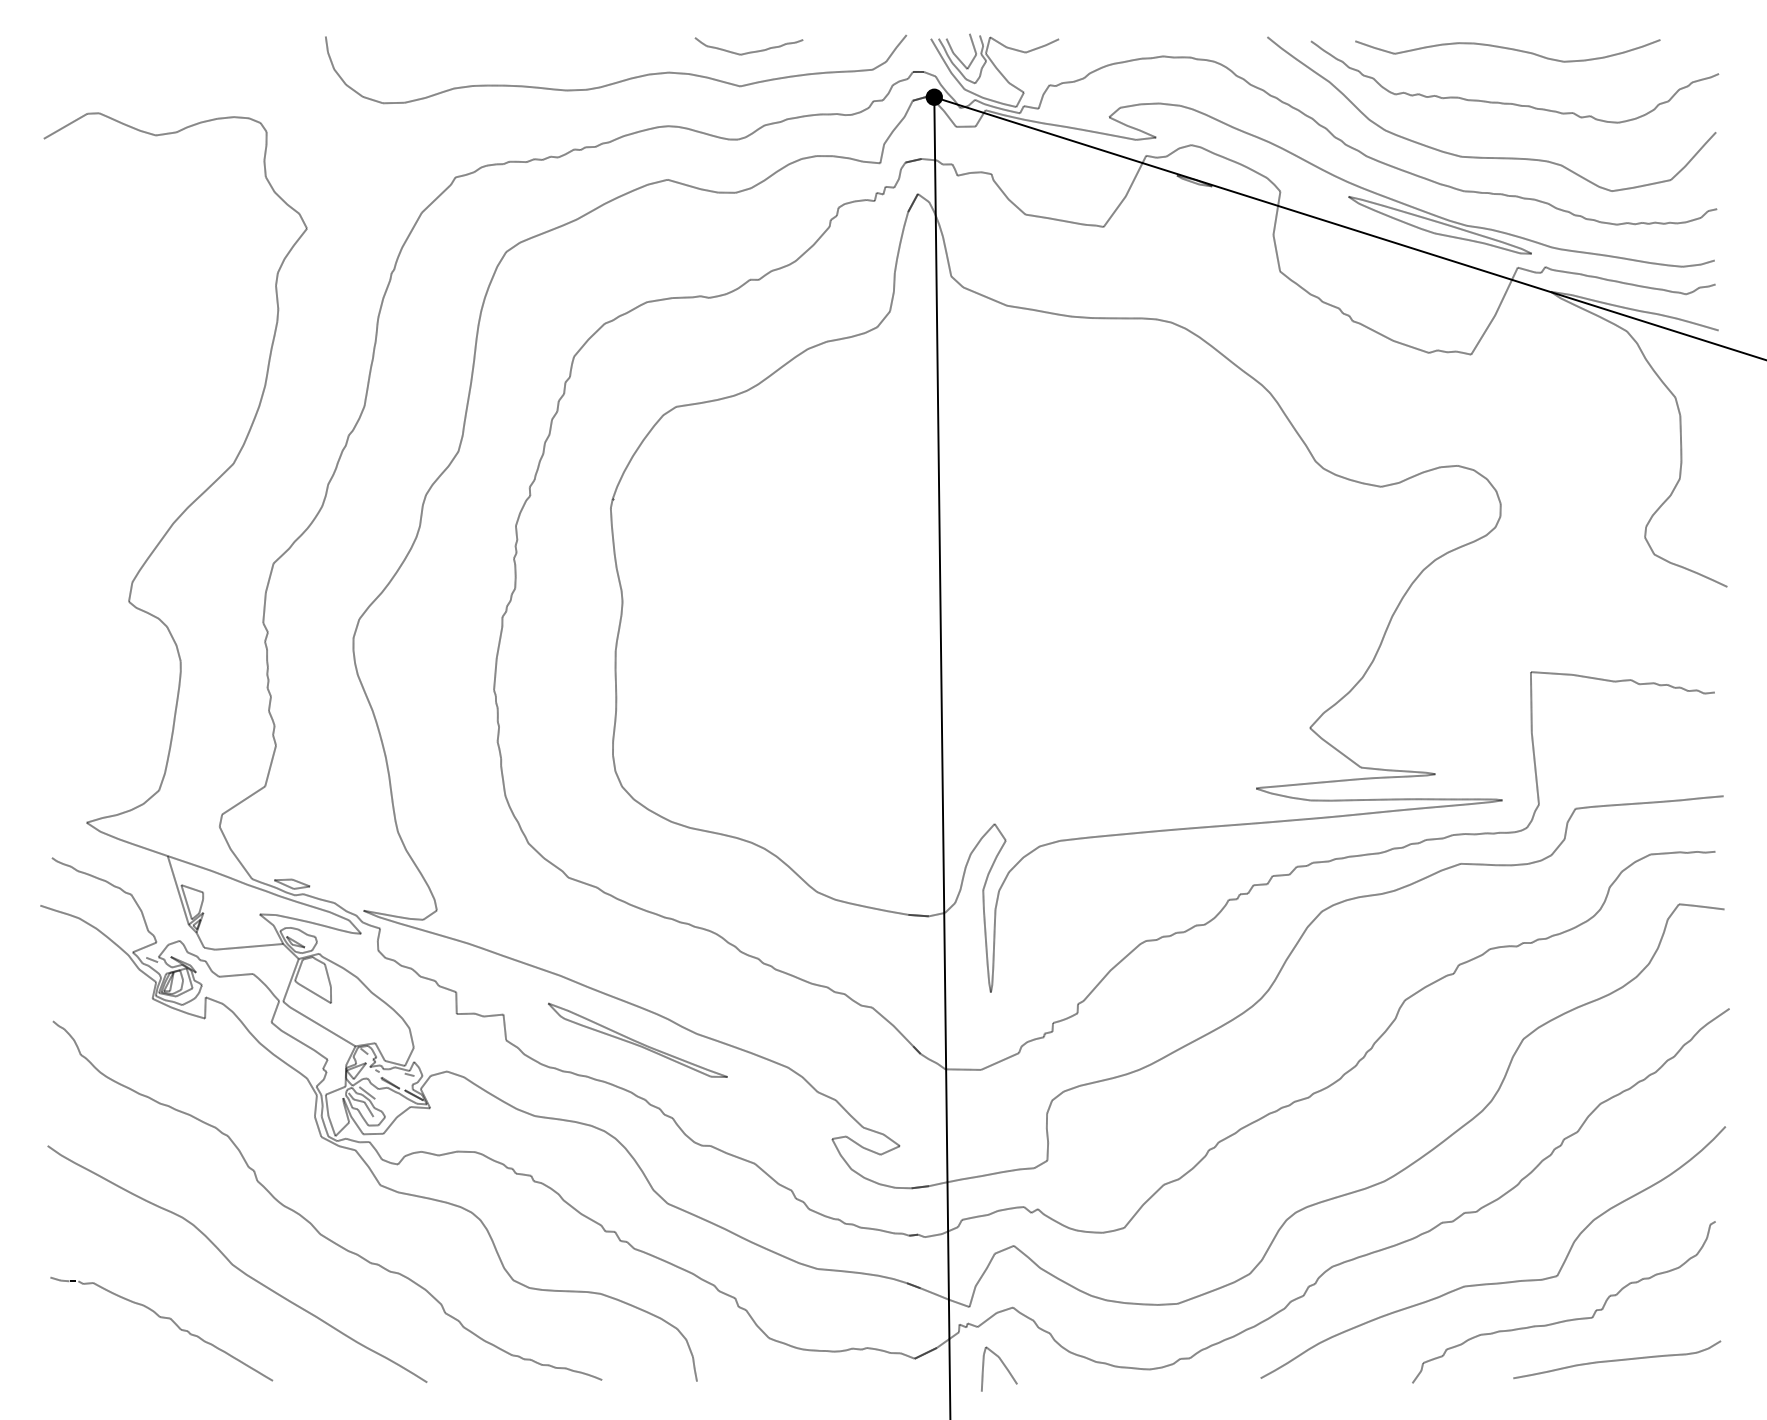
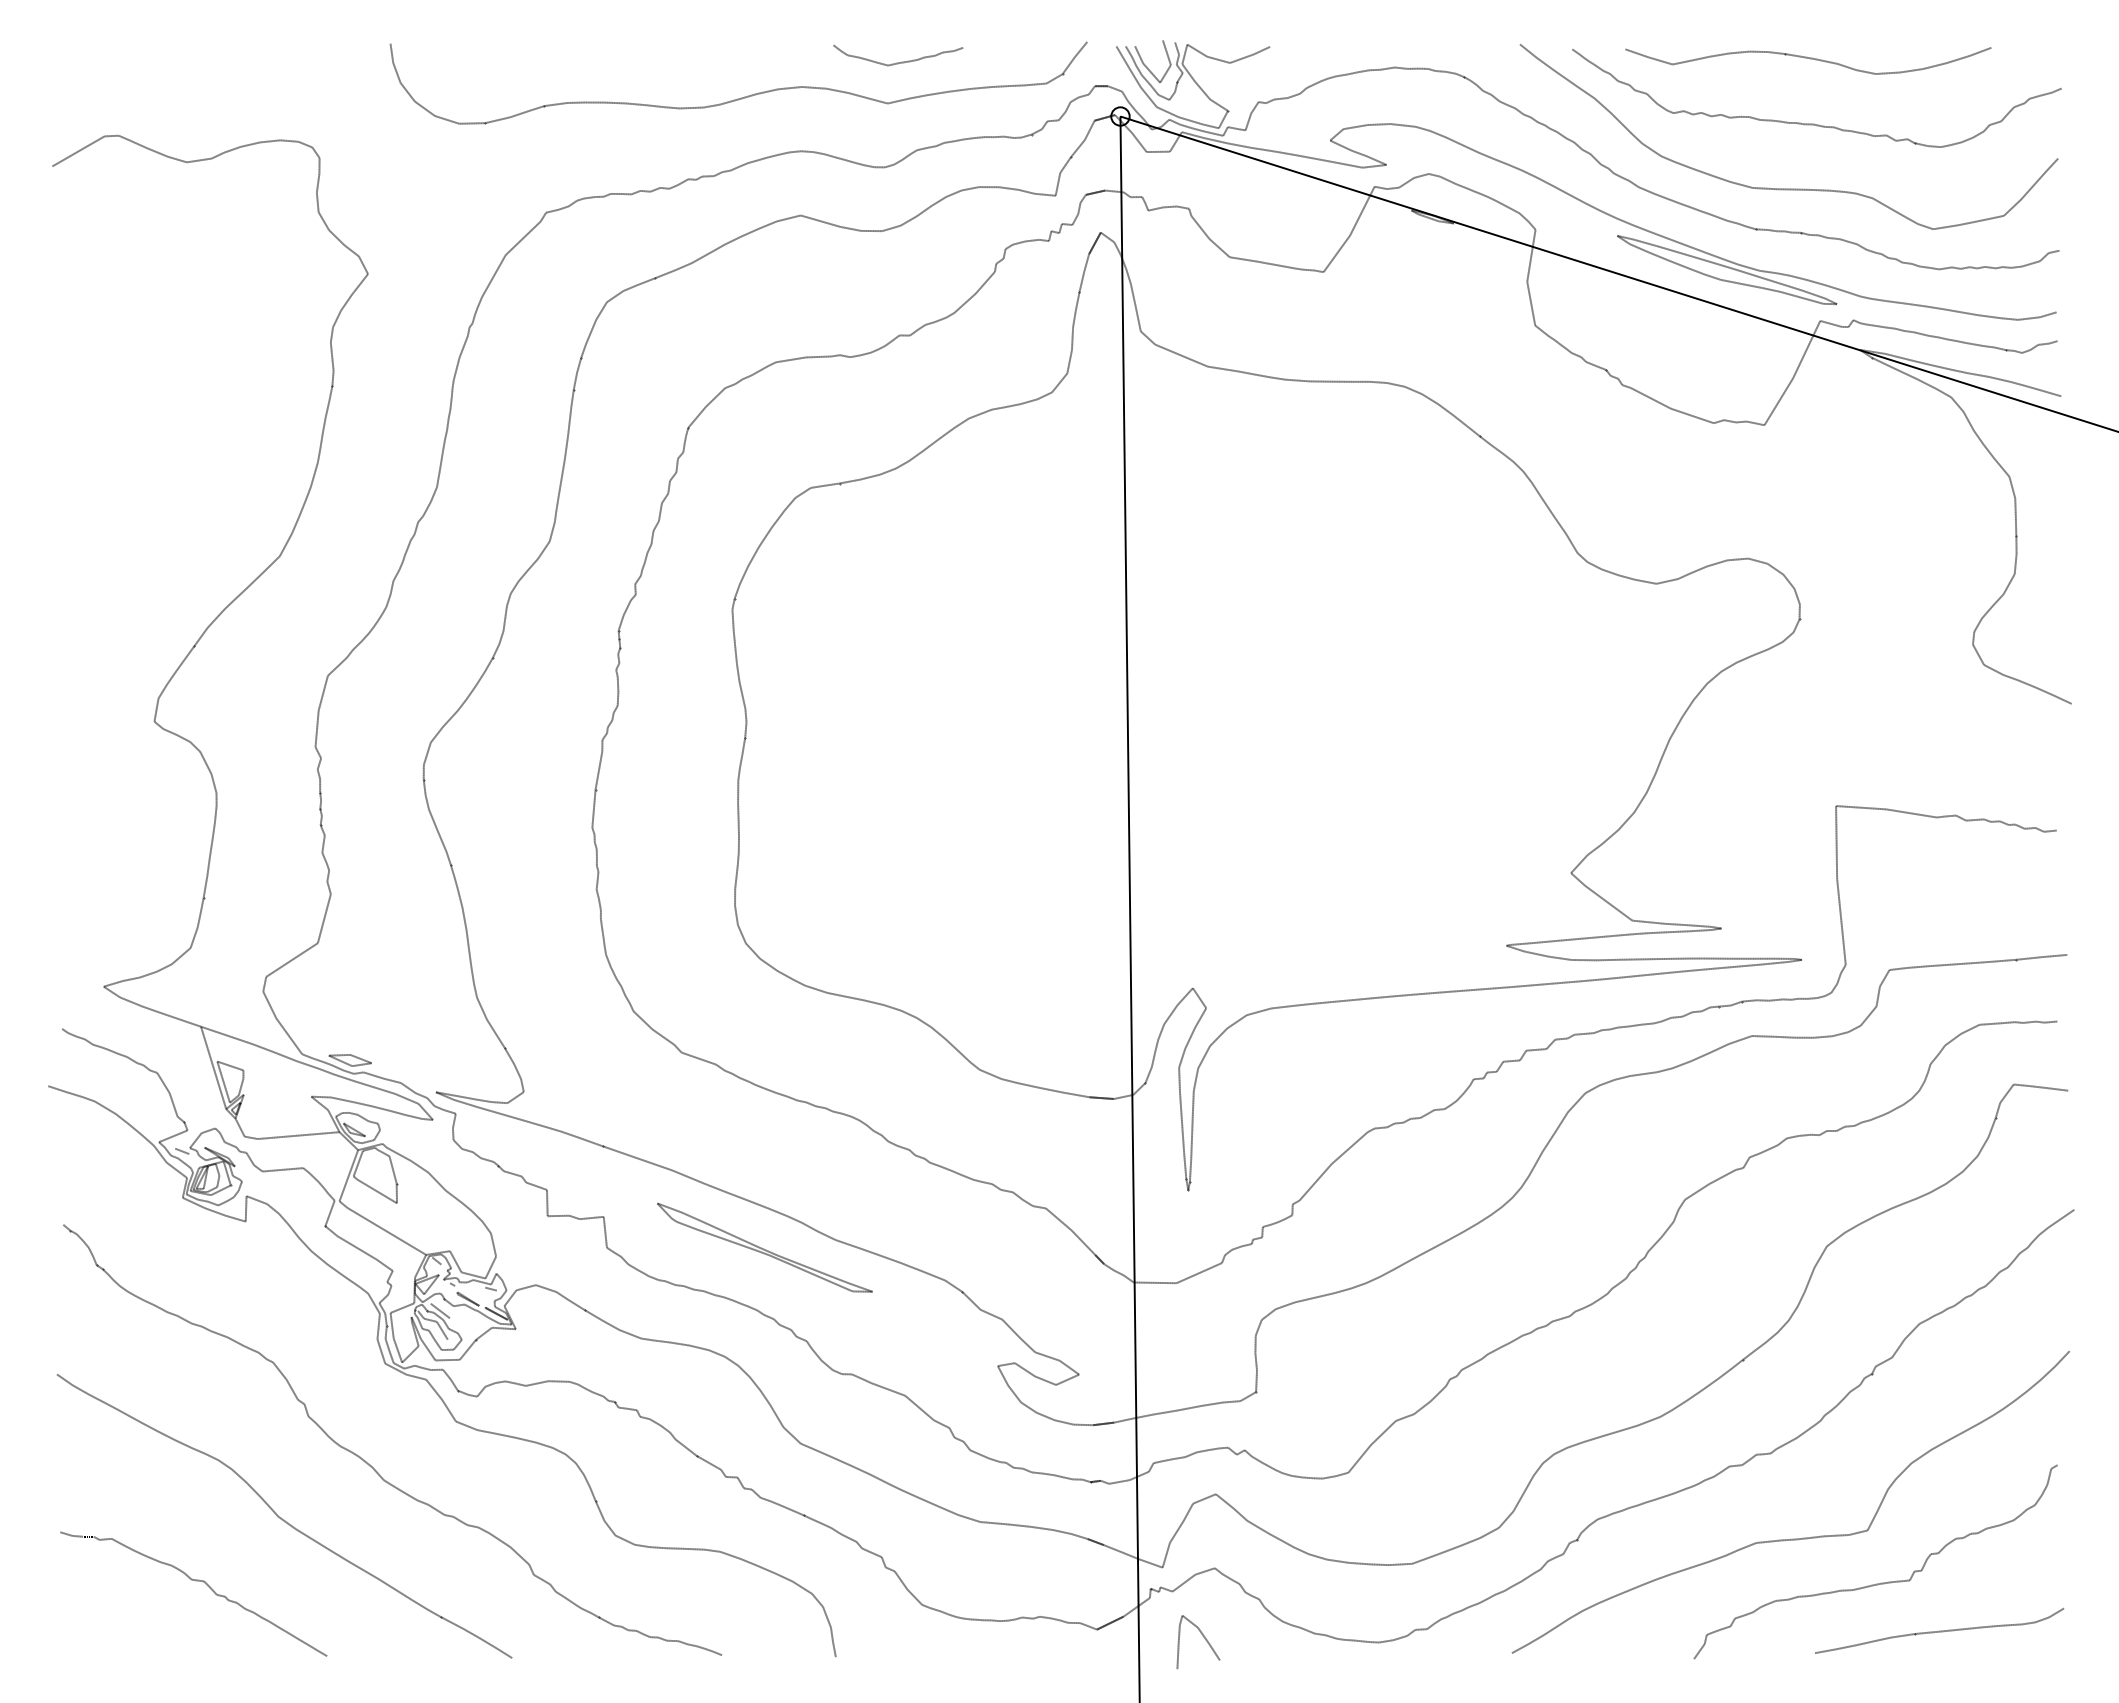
fill: (934, 97) -> (1120, 116), removed

